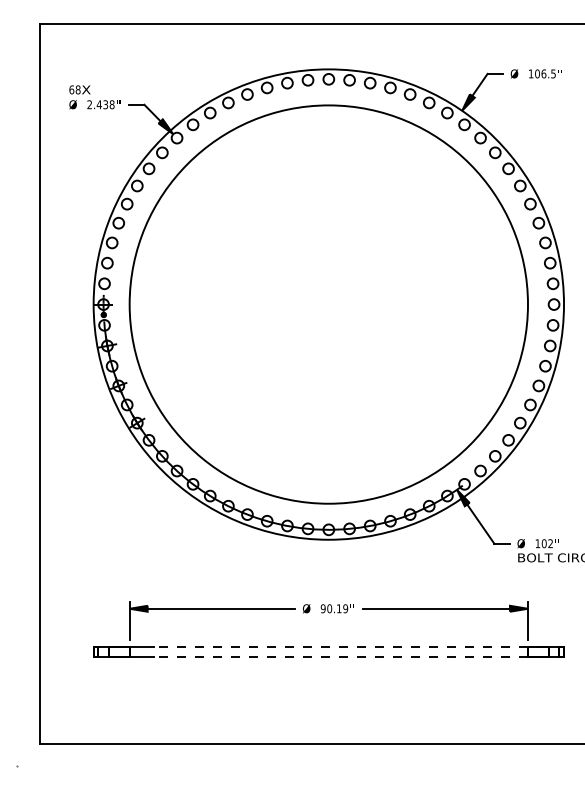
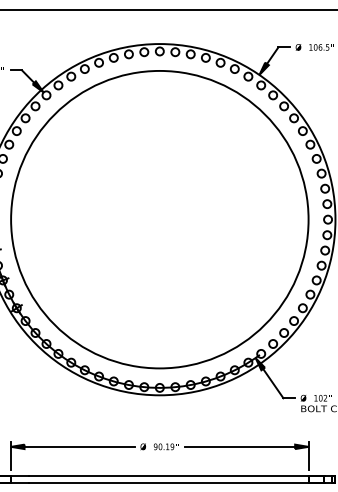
line: (341, 647) -> (169, 475), dashed -> solid
line: (341, 657) -> (169, 483), dashed -> solid

